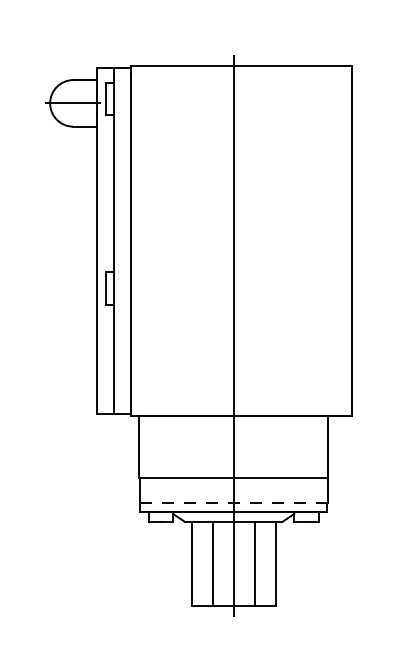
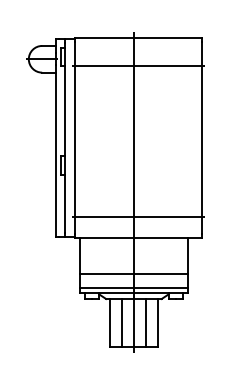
line: (239, 114) -> (137, 65), added
line: (239, 379) -> (137, 217), added
line: (232, 501) -> (133, 287), dashed -> solid

